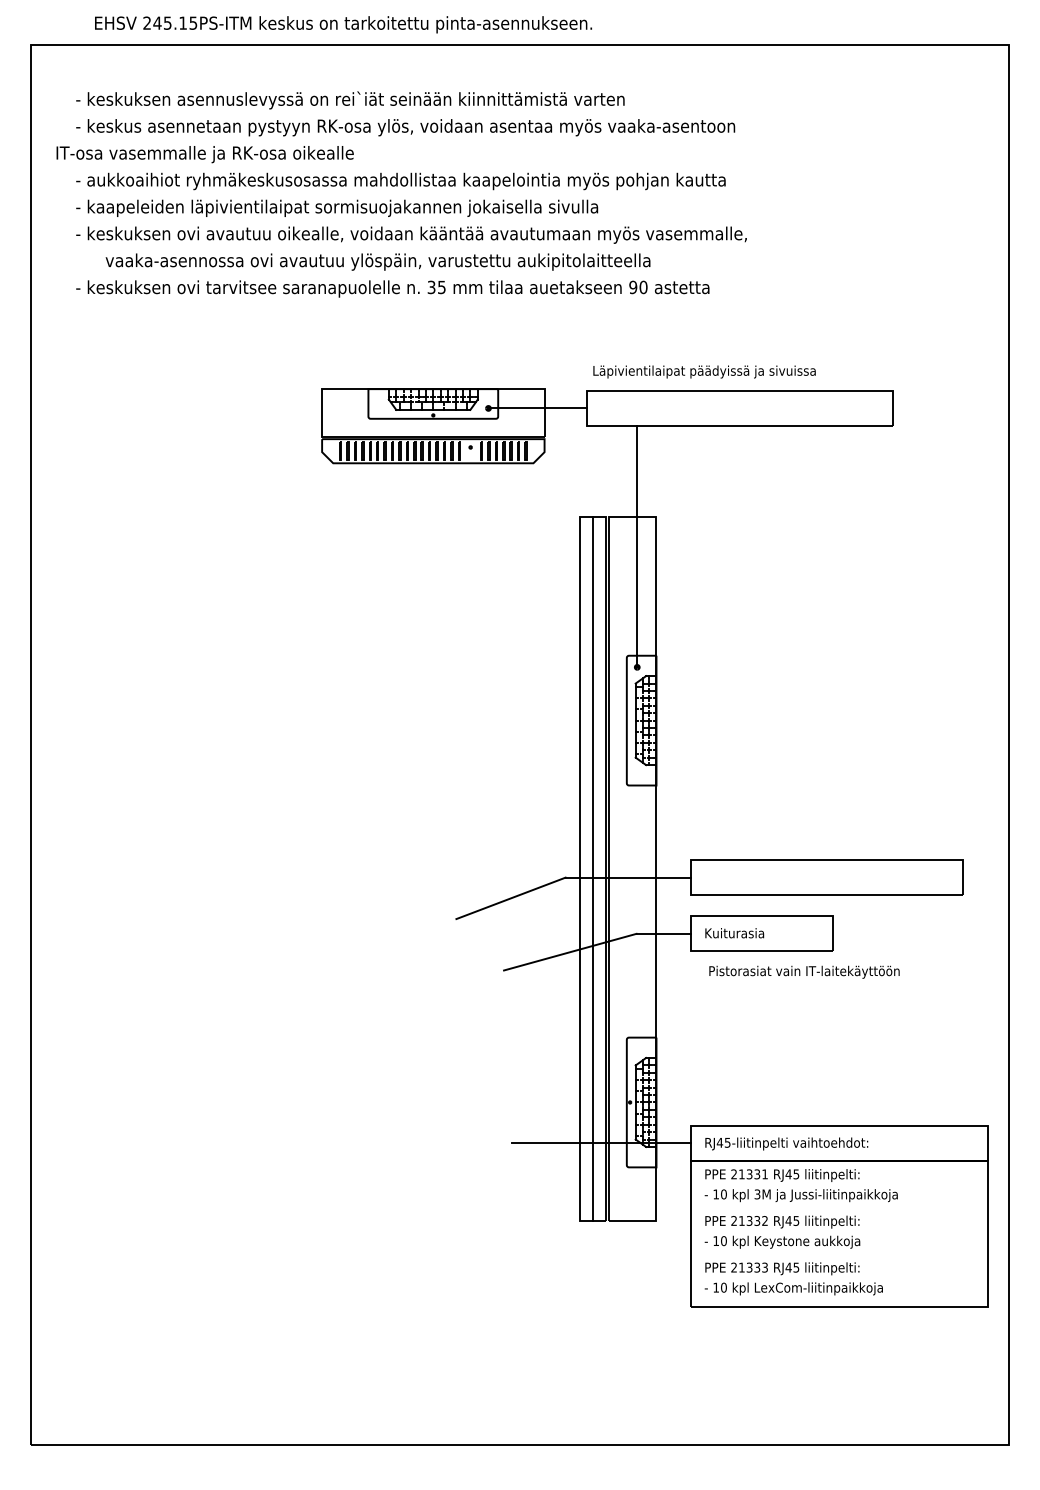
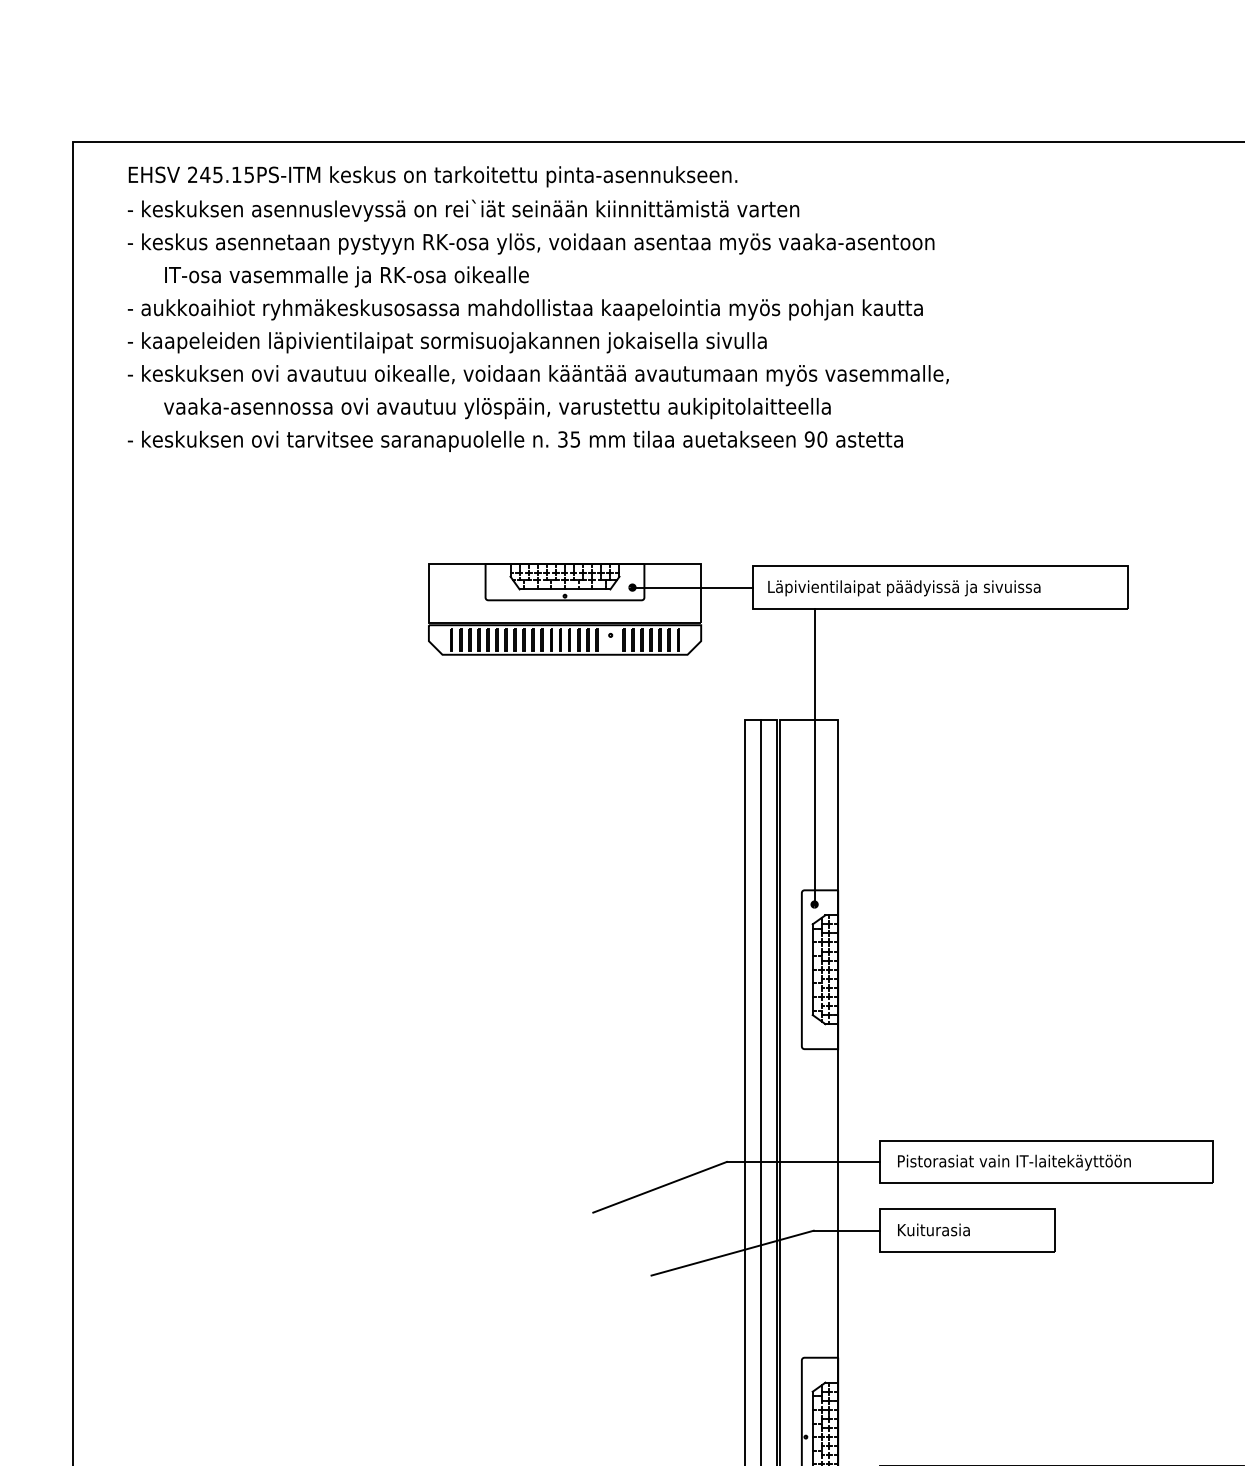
text: (343, 24) -> (433, 176), moved
text: (204, 154) -> (346, 276), moved
text: (704, 371) -> (904, 587), moved
text: (804, 971) -> (1014, 1161), moved

